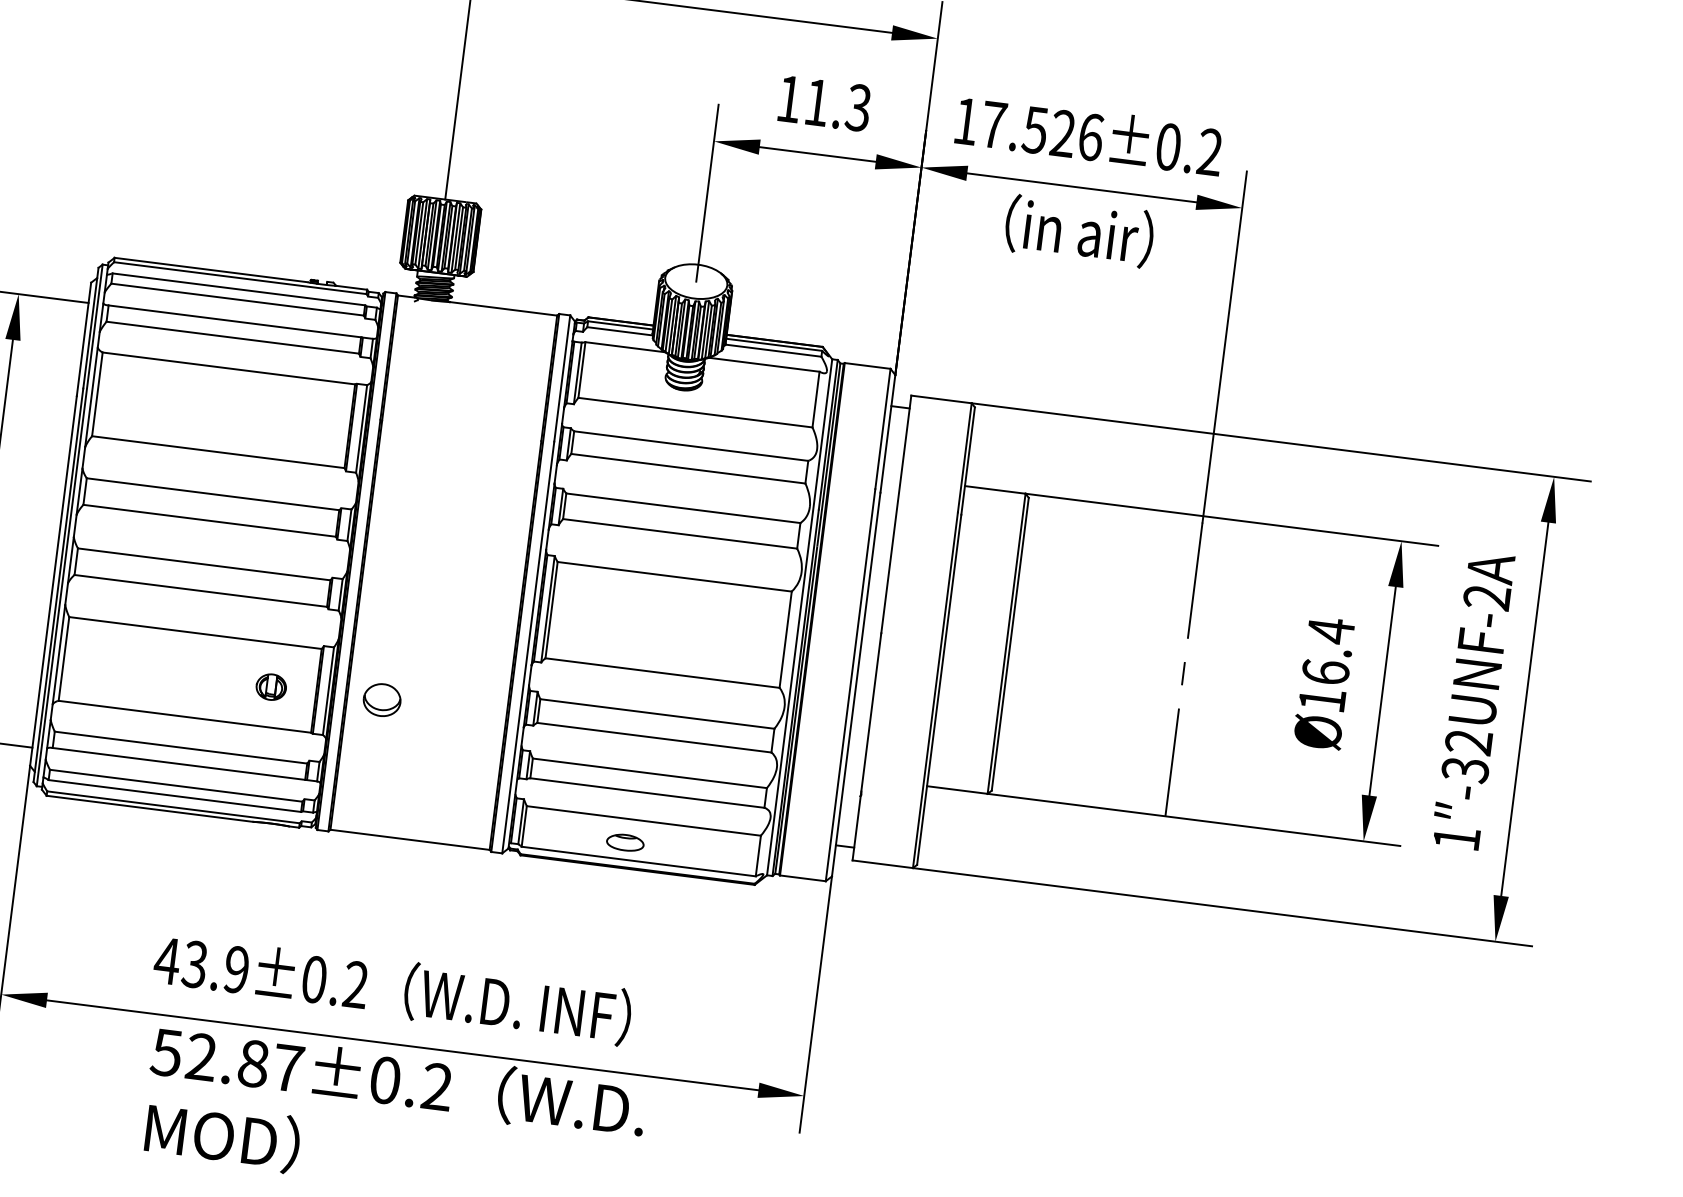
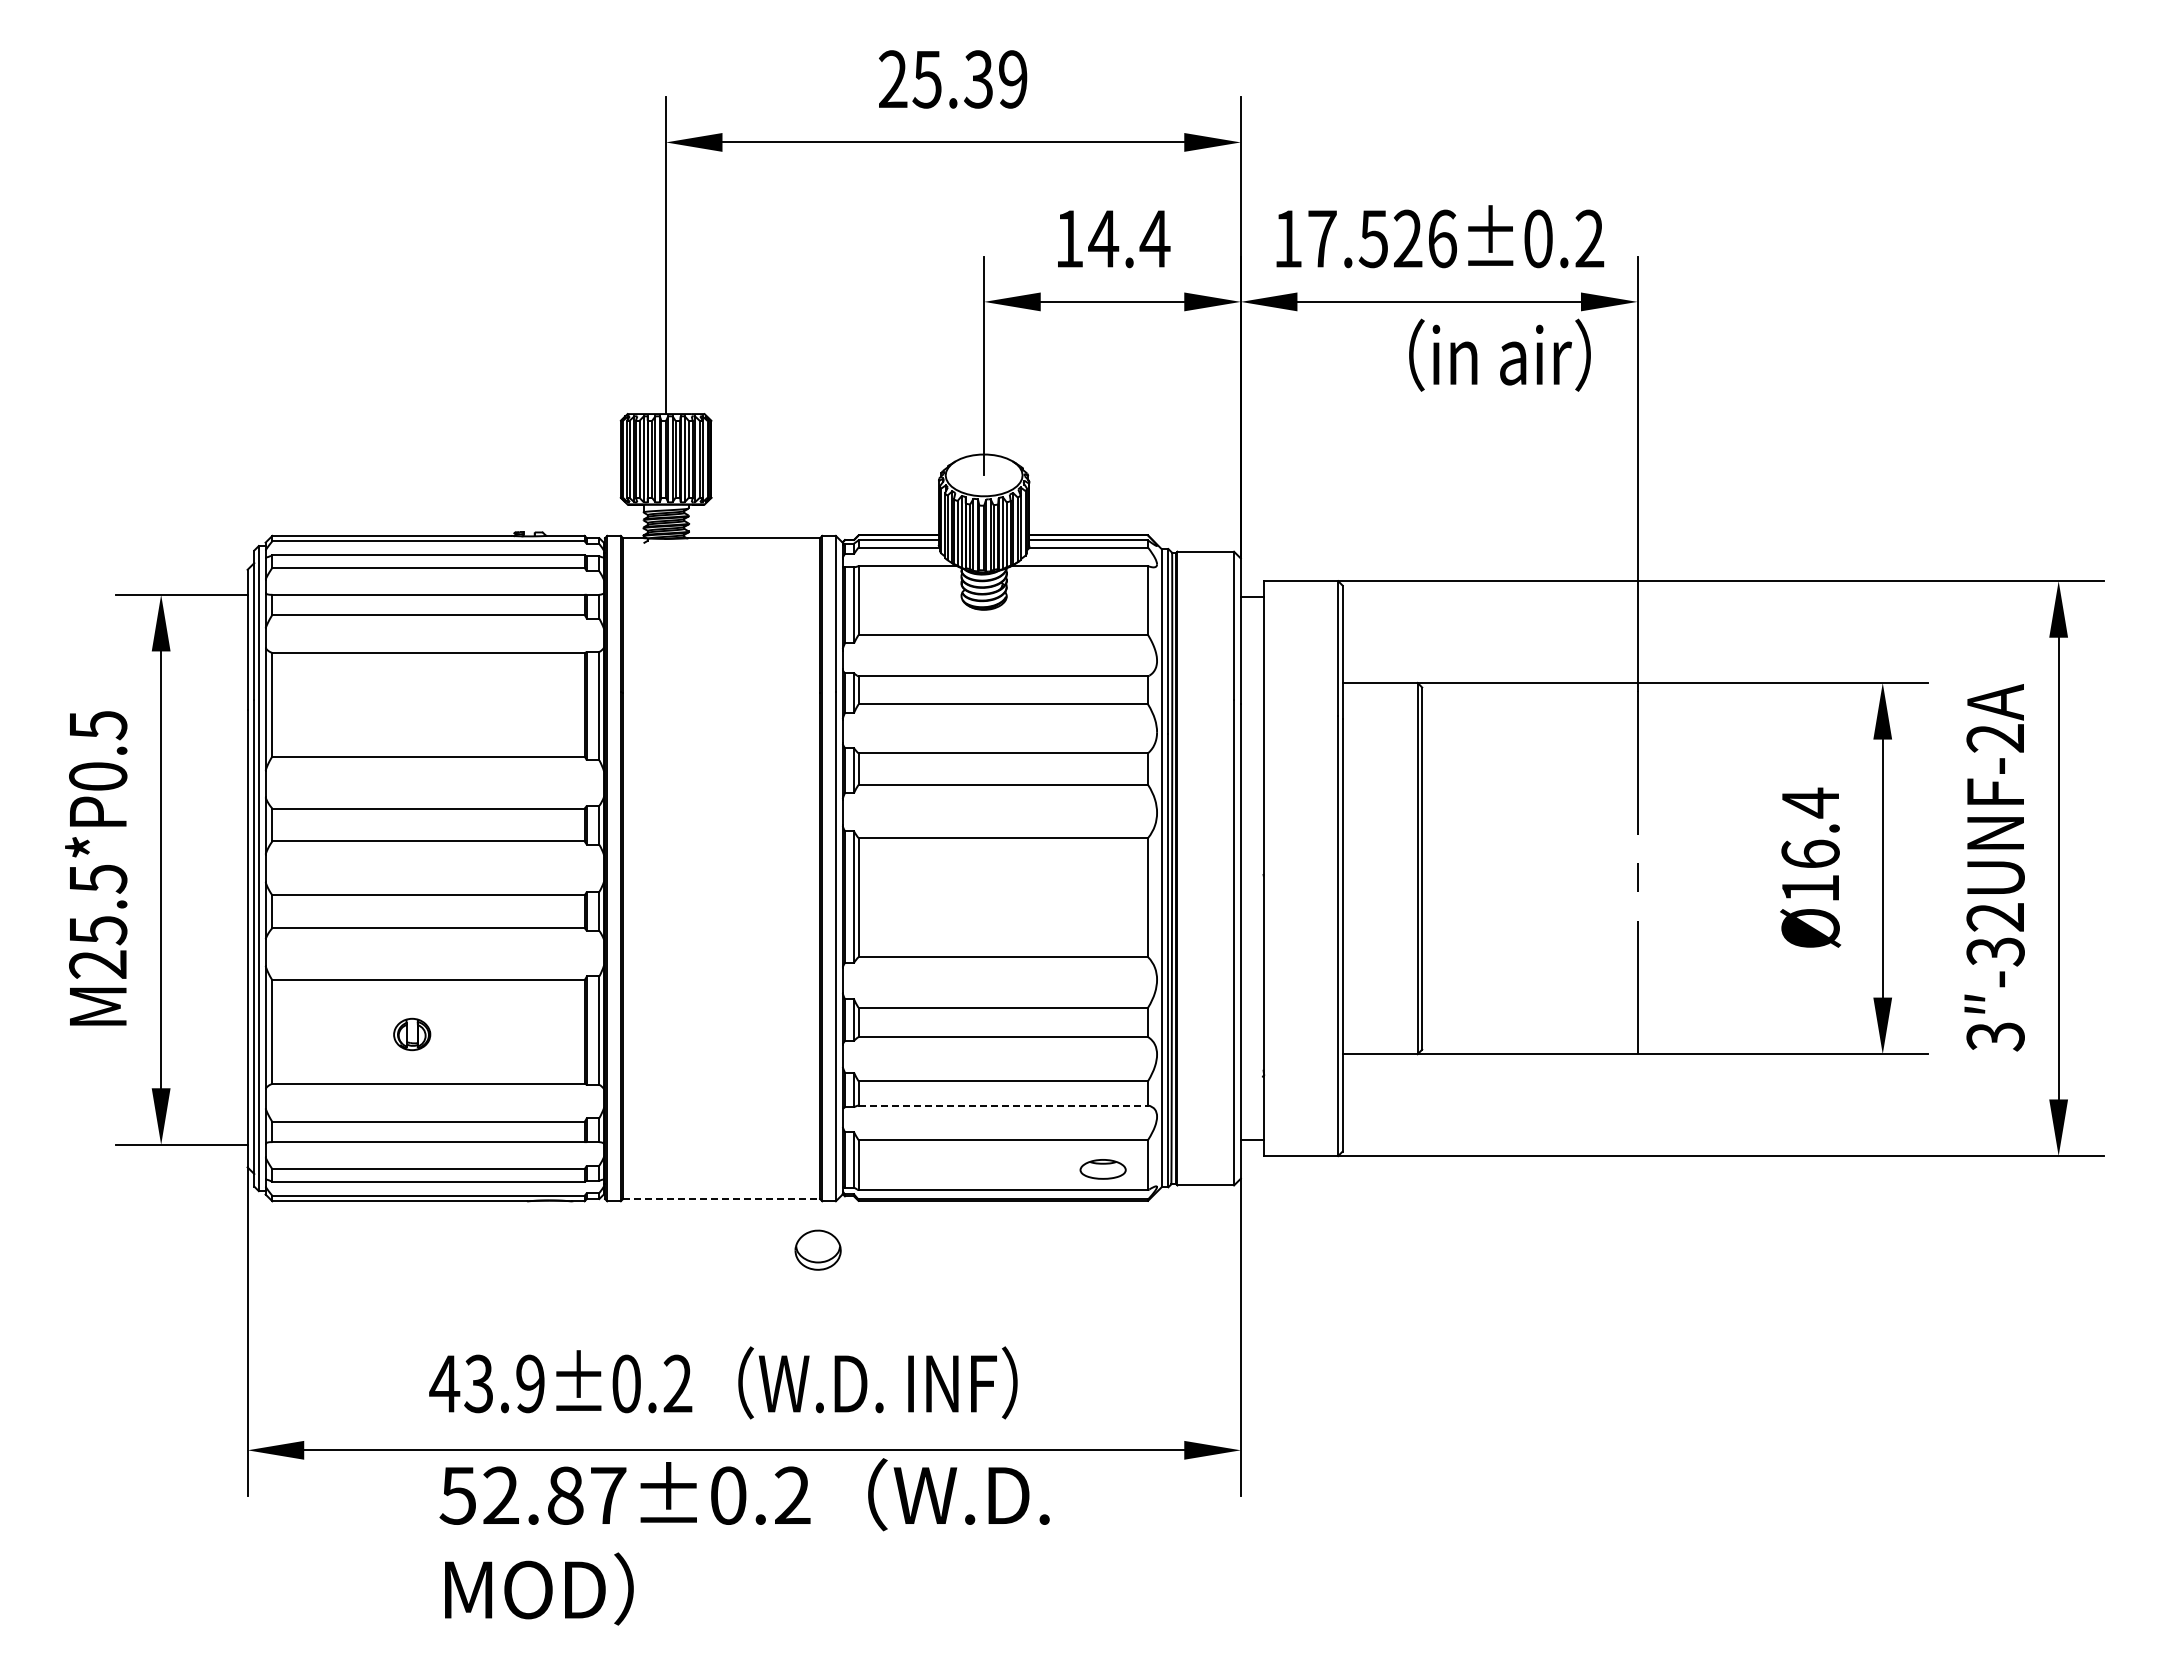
text: (837, 104) -> (1129, 238), 11.3 -> 14.4
text: (1079, 230) -> (1499, 354), moved
part: (271, 687) -> (412, 1034), moved
part: (381, 699) -> (817, 1249), moved
line: (647, 793) -> (1003, 1105), solid -> dashed
text: (1456, 838) -> (1995, 1036), 1 -> 3
line: (410, 840) -> (722, 1199), solid -> dashed
part: (624, 842) -> (1102, 1169), moved

